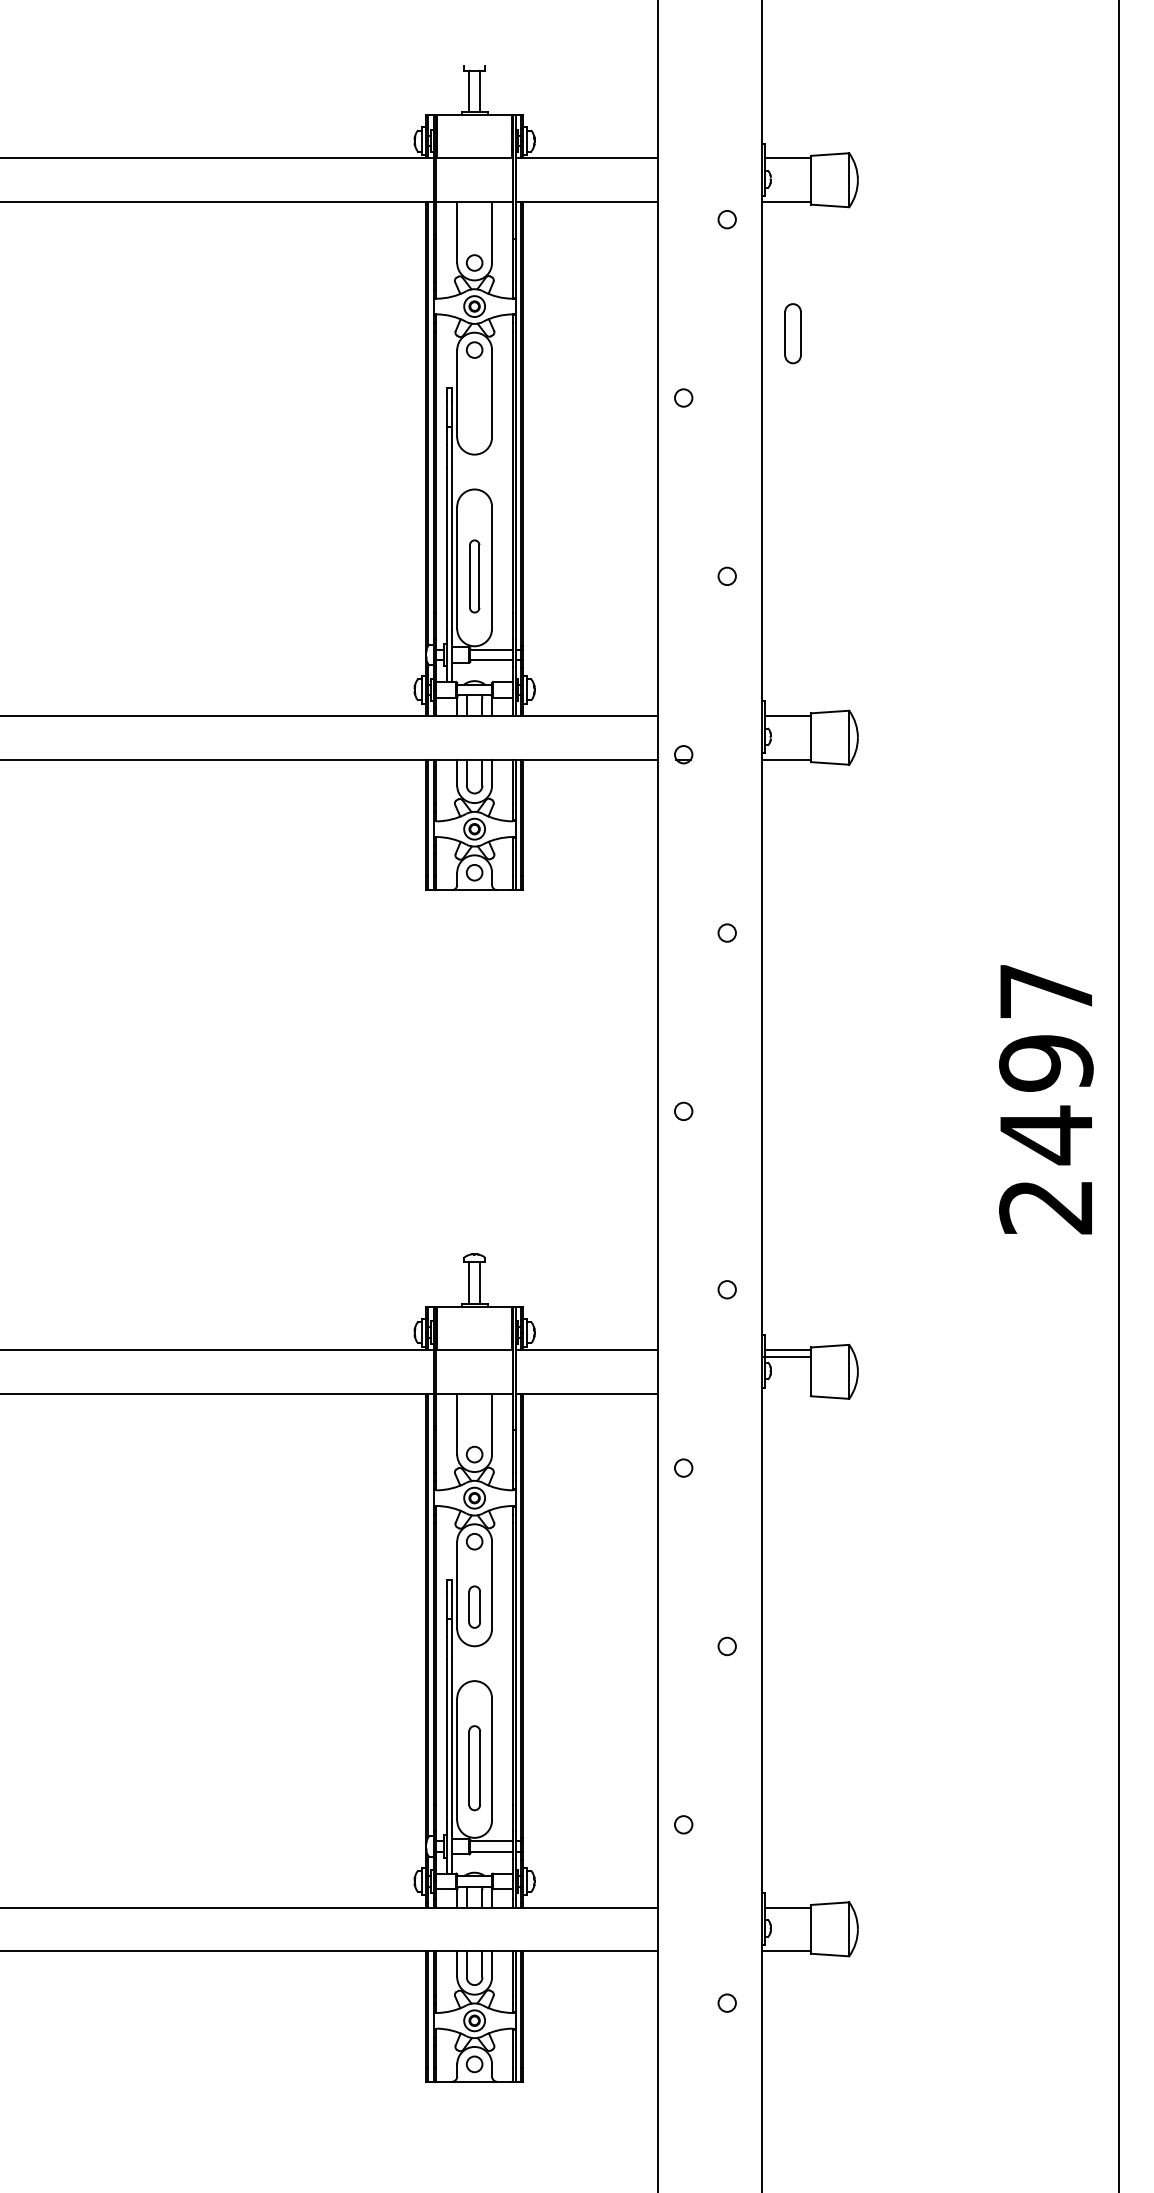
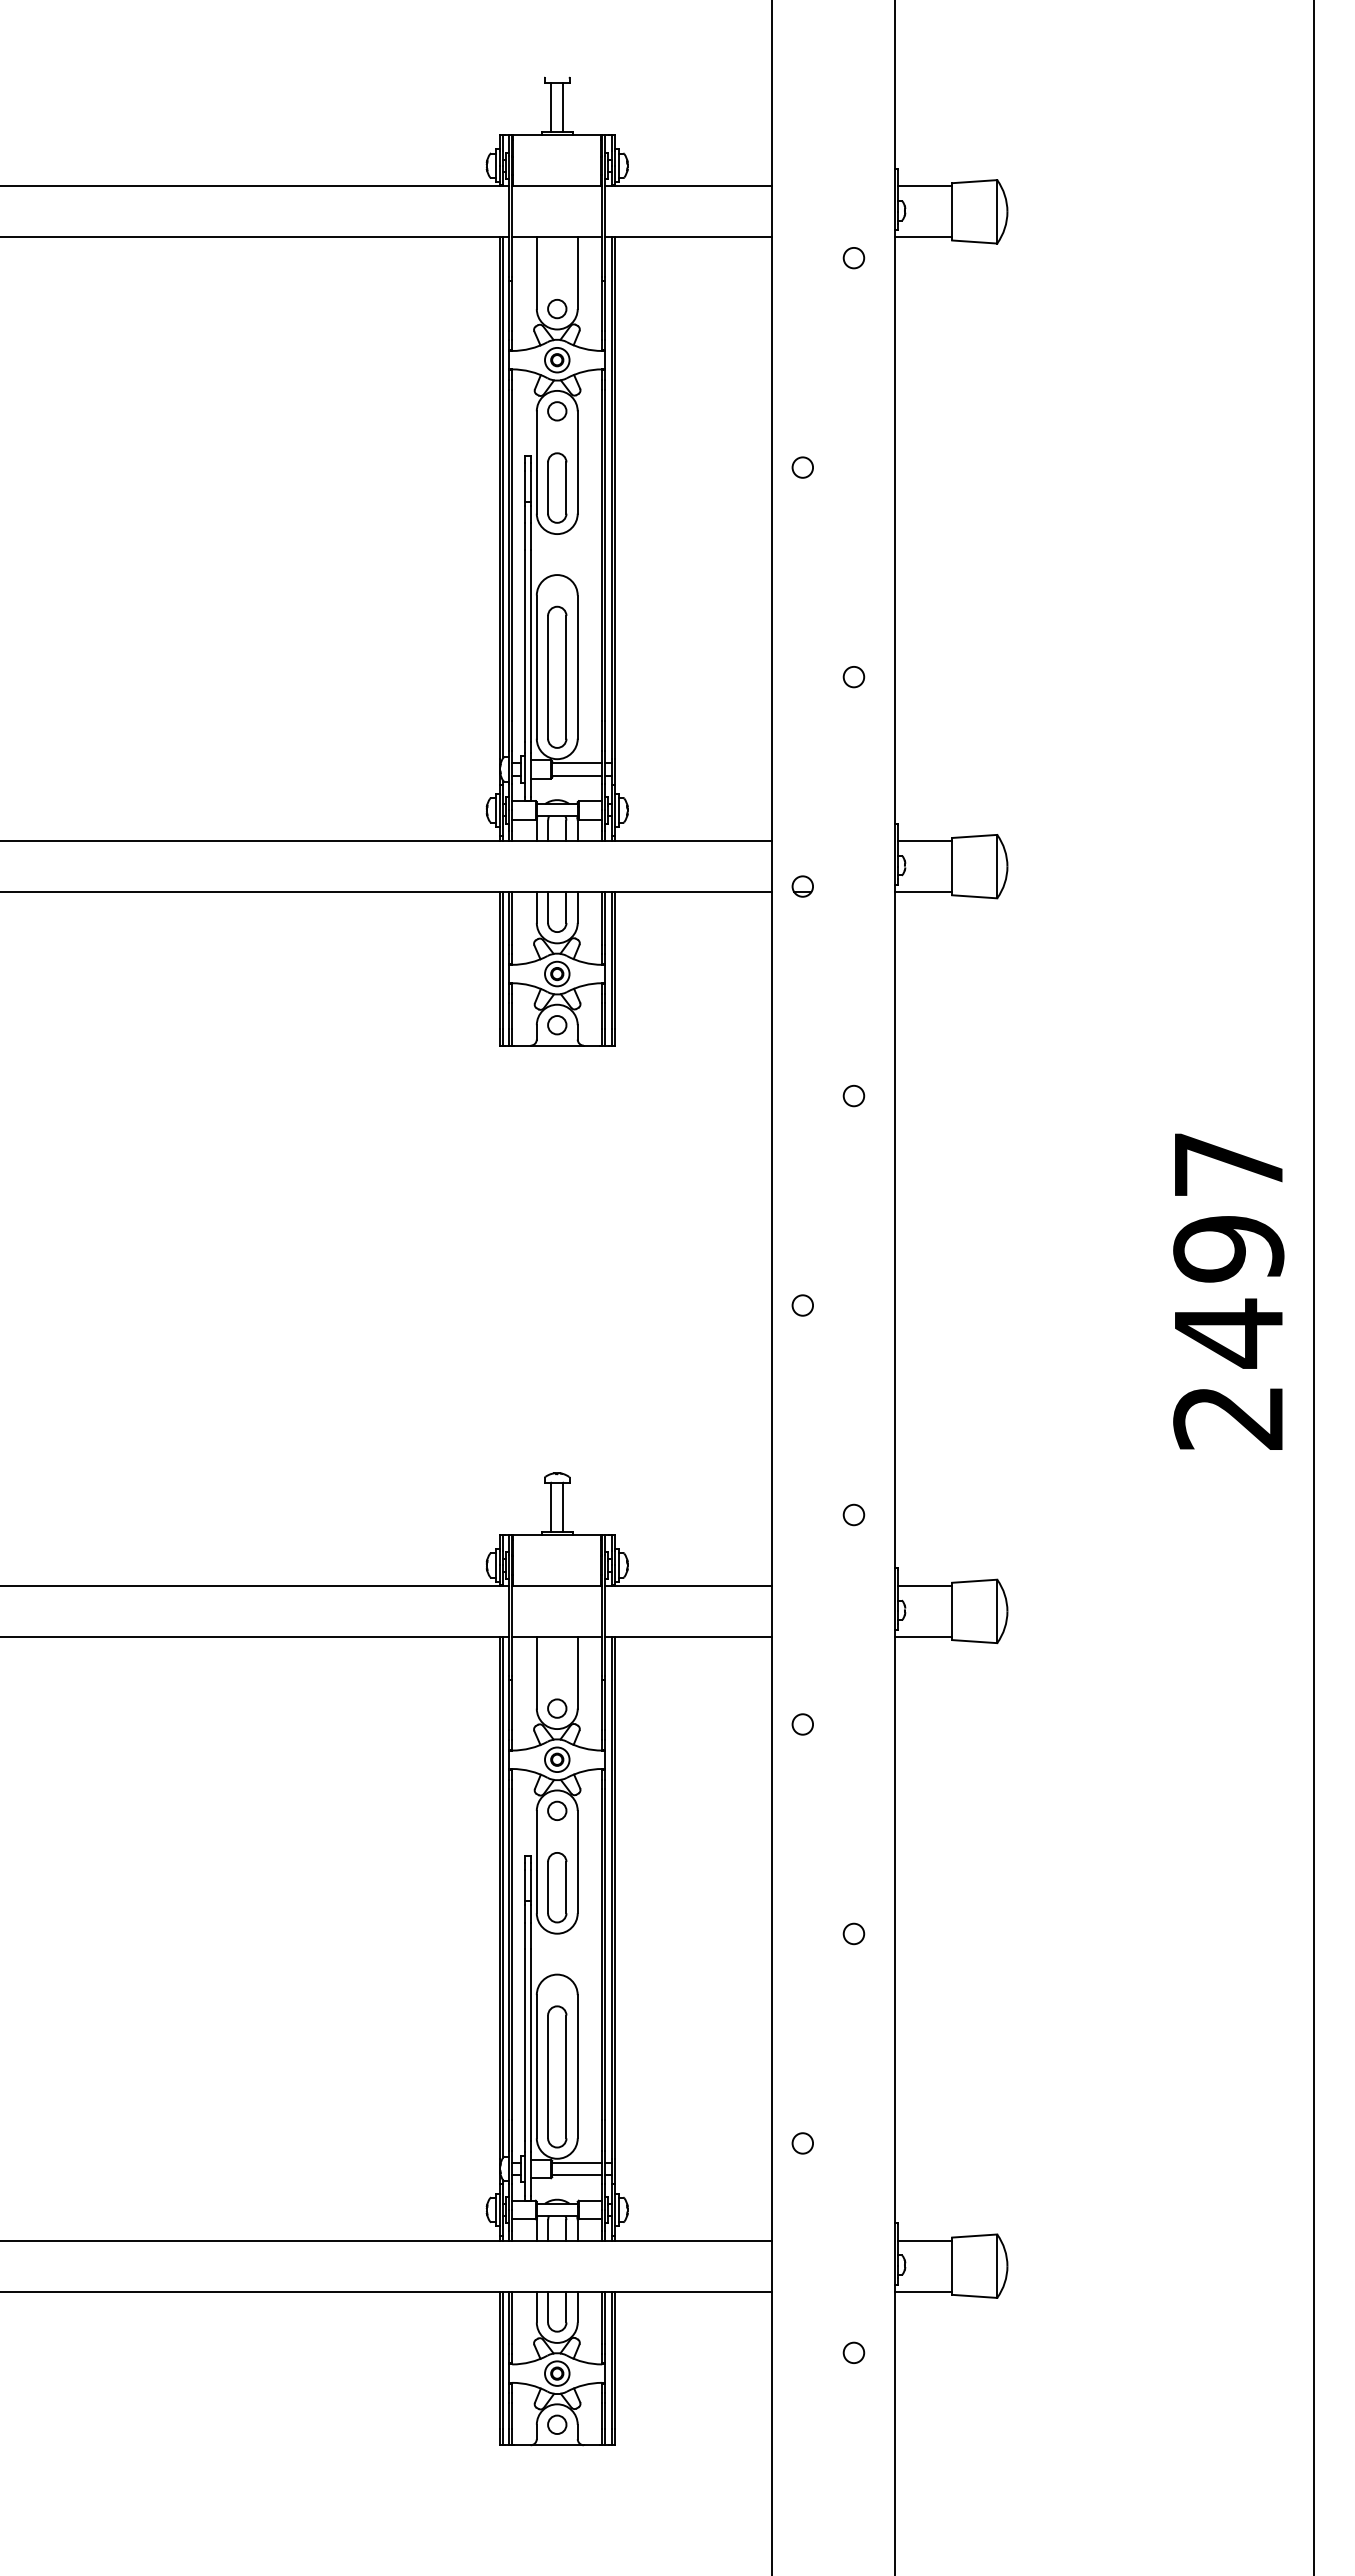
part: (793, 333) -> (557, 487), moved
part: (474, 575) -> (557, 676), size x1.67
line: (786, 1357) -> (923, 1637), moved
part: (474, 1606) -> (557, 1887), size x1.43
part: (474, 1767) -> (557, 2076), size x1.43

